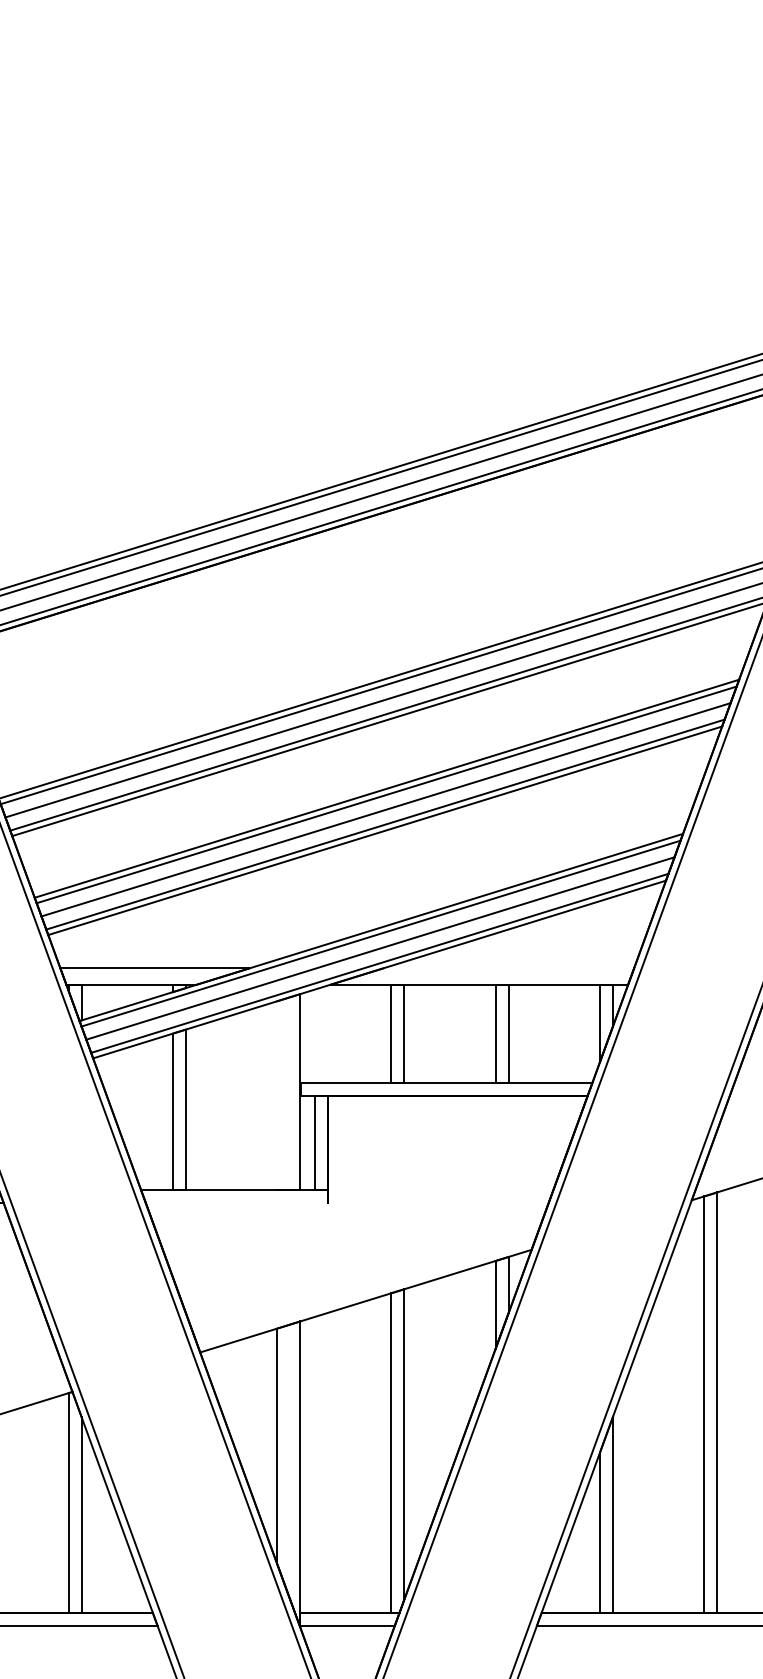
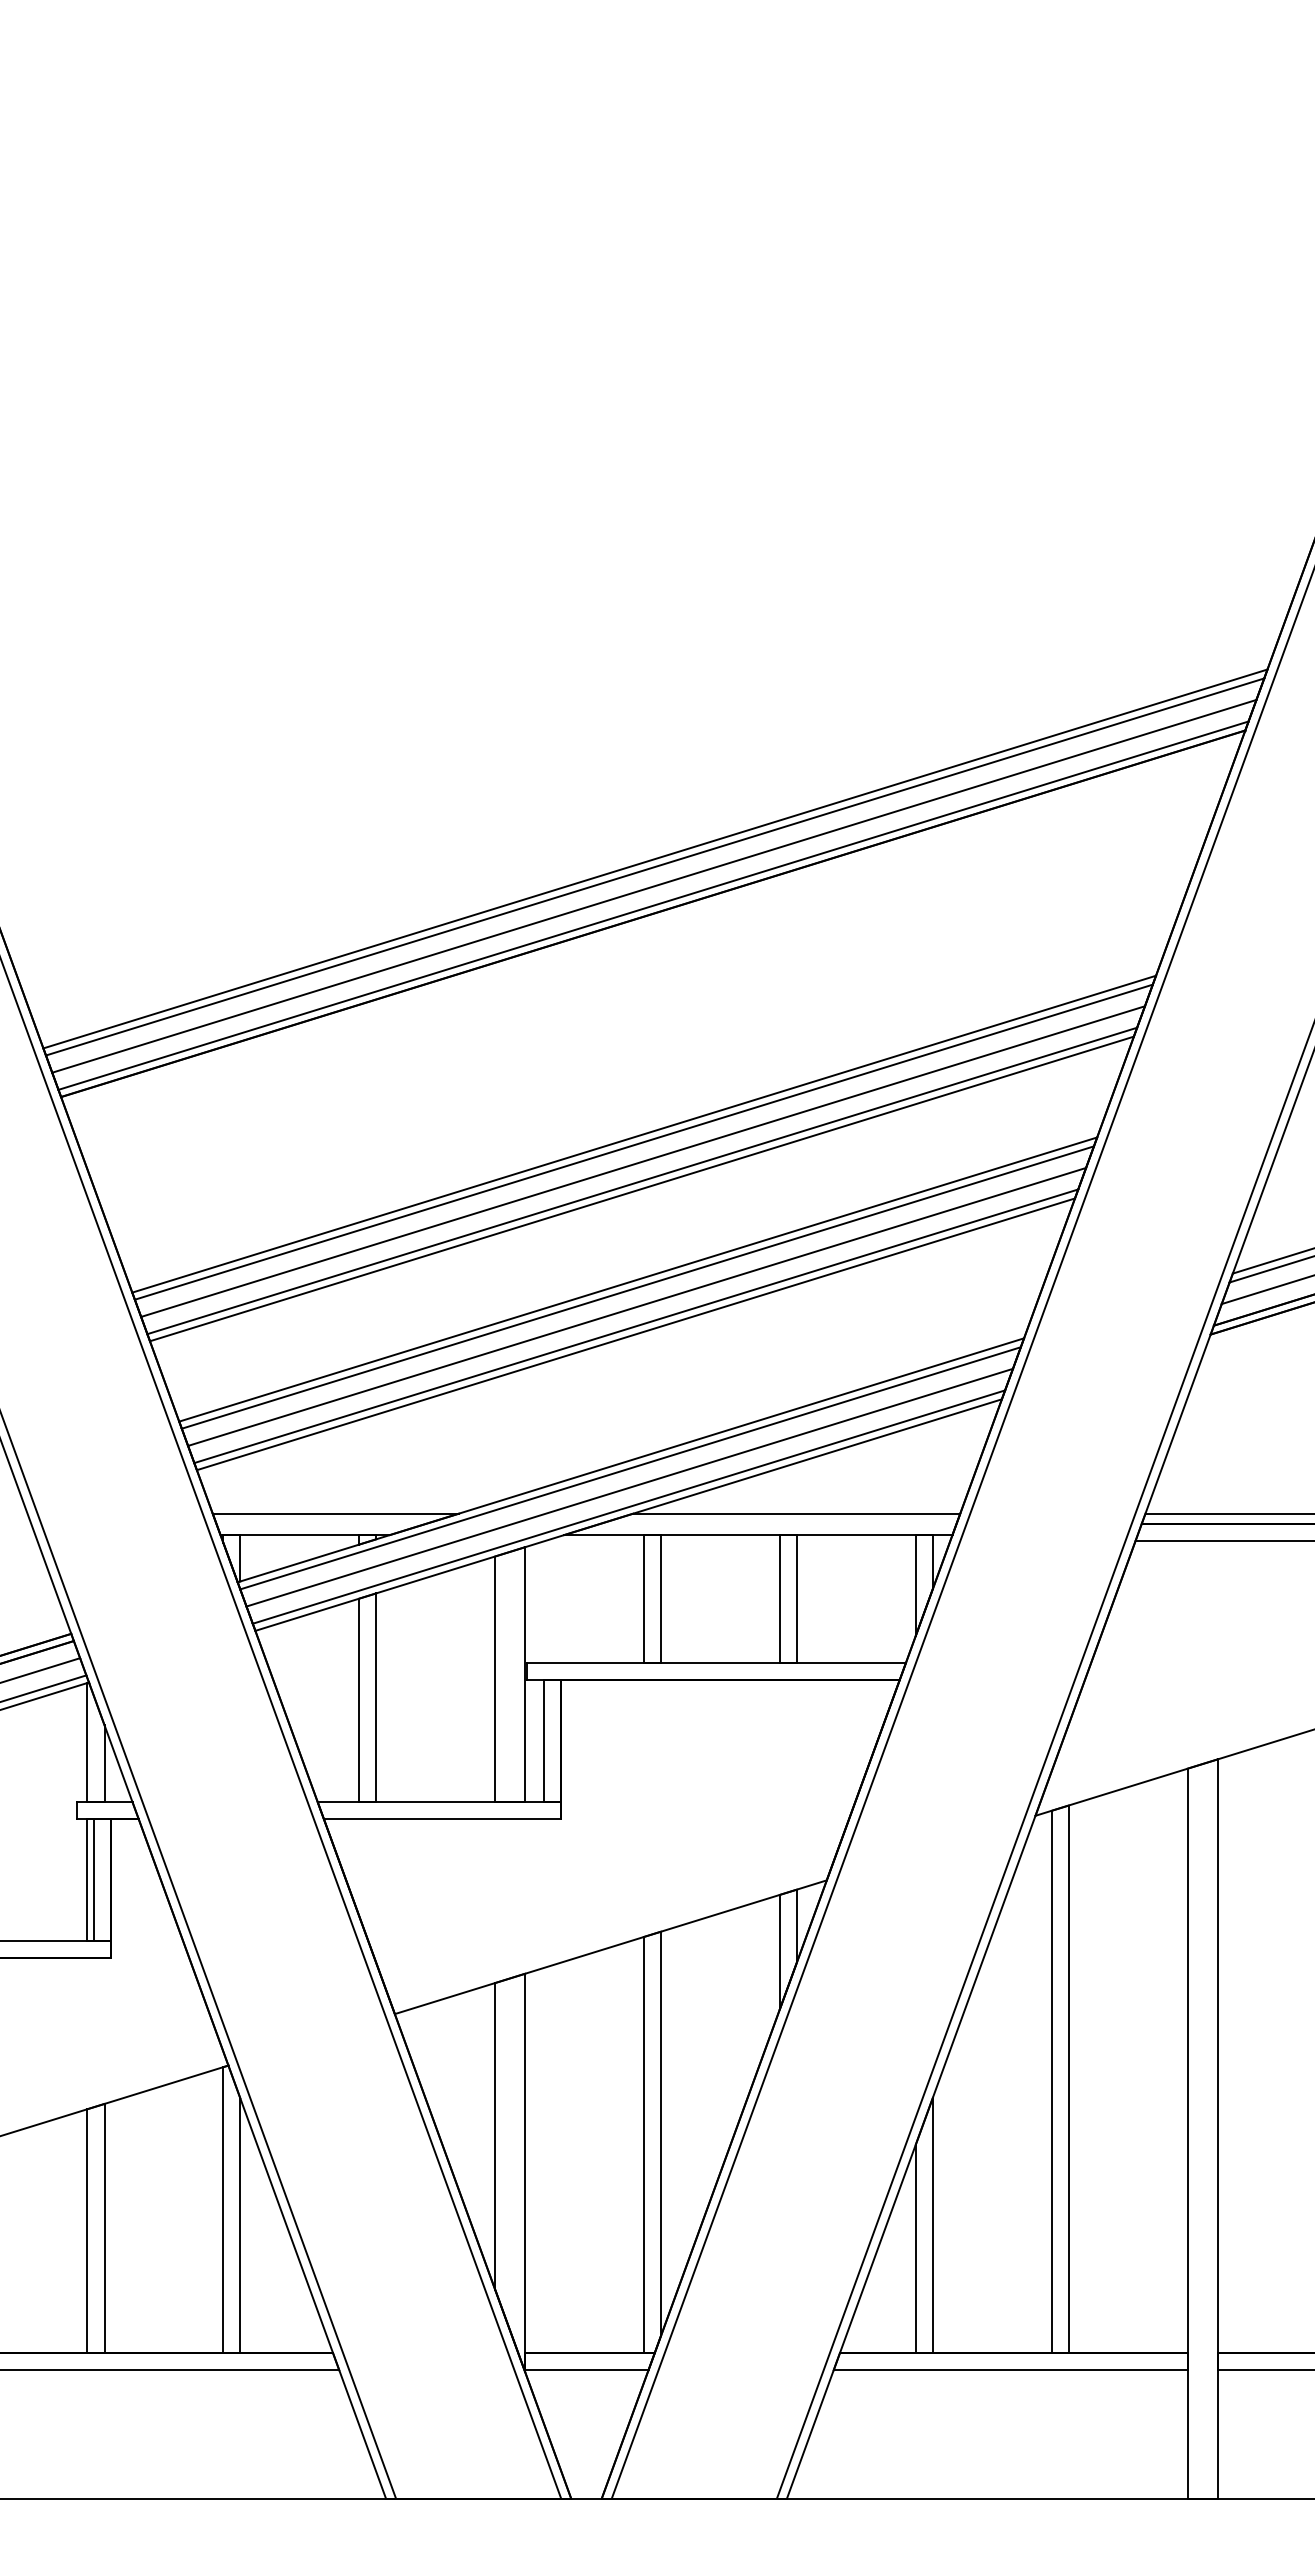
line: (508, 968) -> (796, 1513), added
line: (277, 1095) -> (495, 1679), added
line: (236, 1203) -> (442, 1819), added

